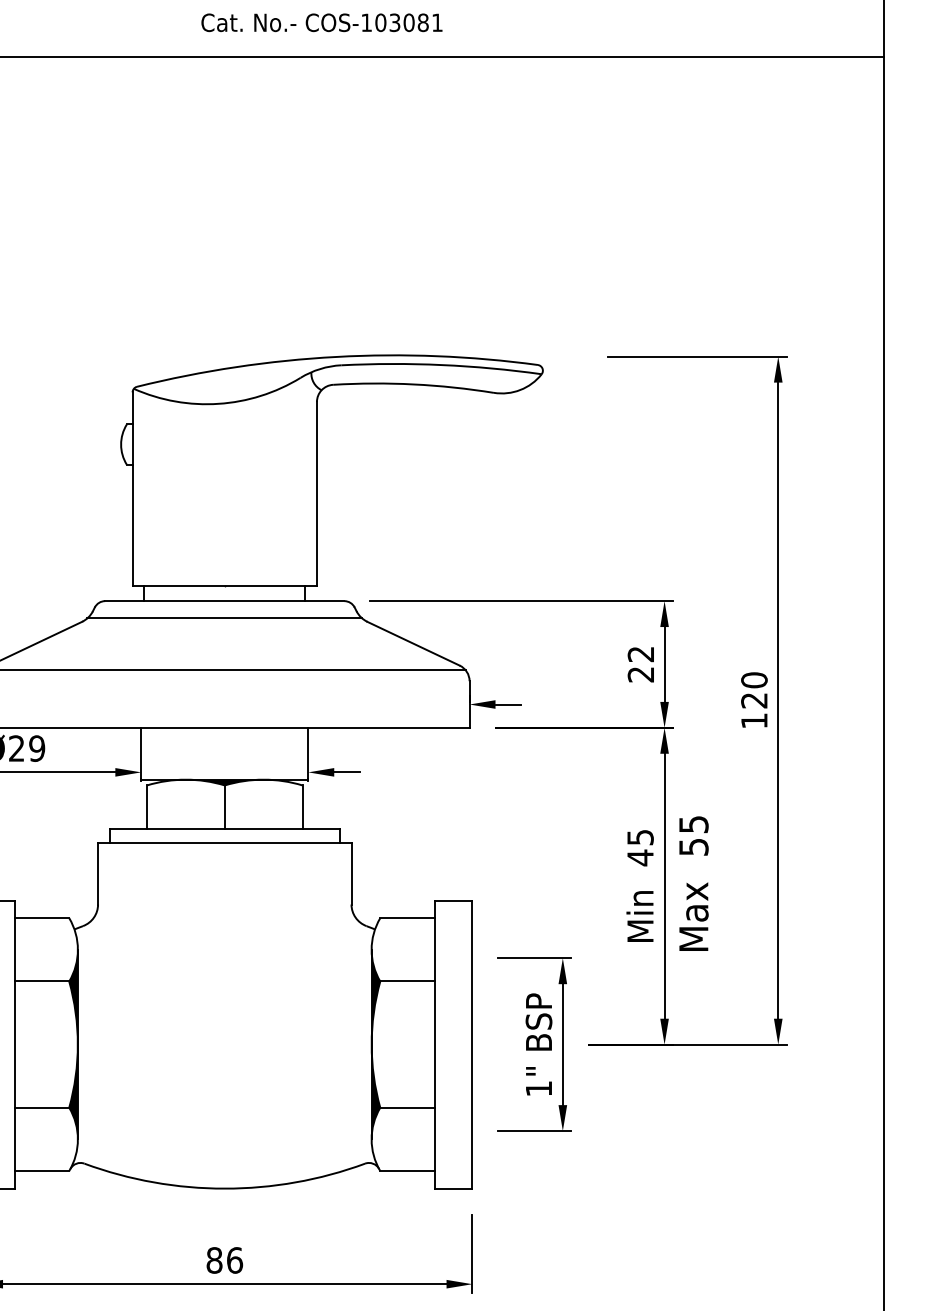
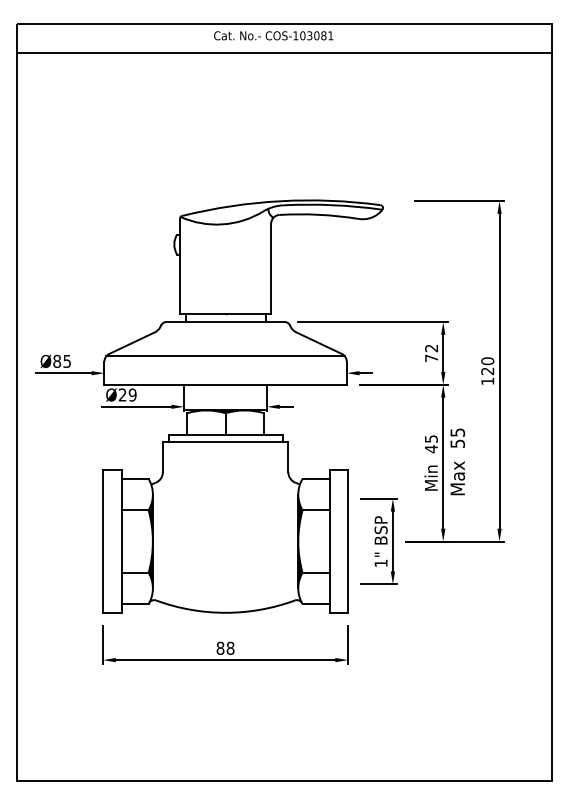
line: (224, 618) -> (225, 330), removed
text: (640, 674) -> (431, 358), 22 -> 72
text: (234, 1258) -> (230, 647), 86 -> 88

